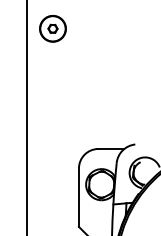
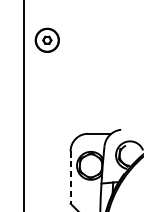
part: (52, 28) -> (46, 40), moved
line: (78, 198) -> (70, 178), solid -> dashed

